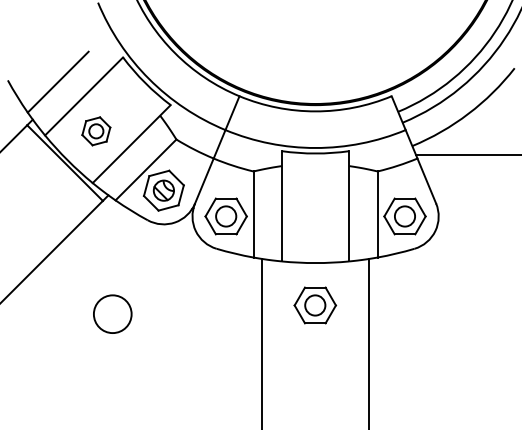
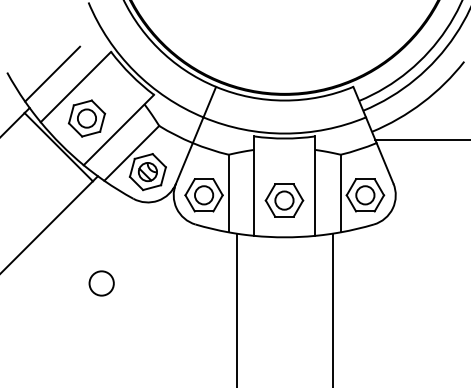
part: (95, 131) -> (86, 118), size x1.43
part: (315, 305) -> (284, 200), moved
circle: (112, 314) -> (101, 283), size x0.71

